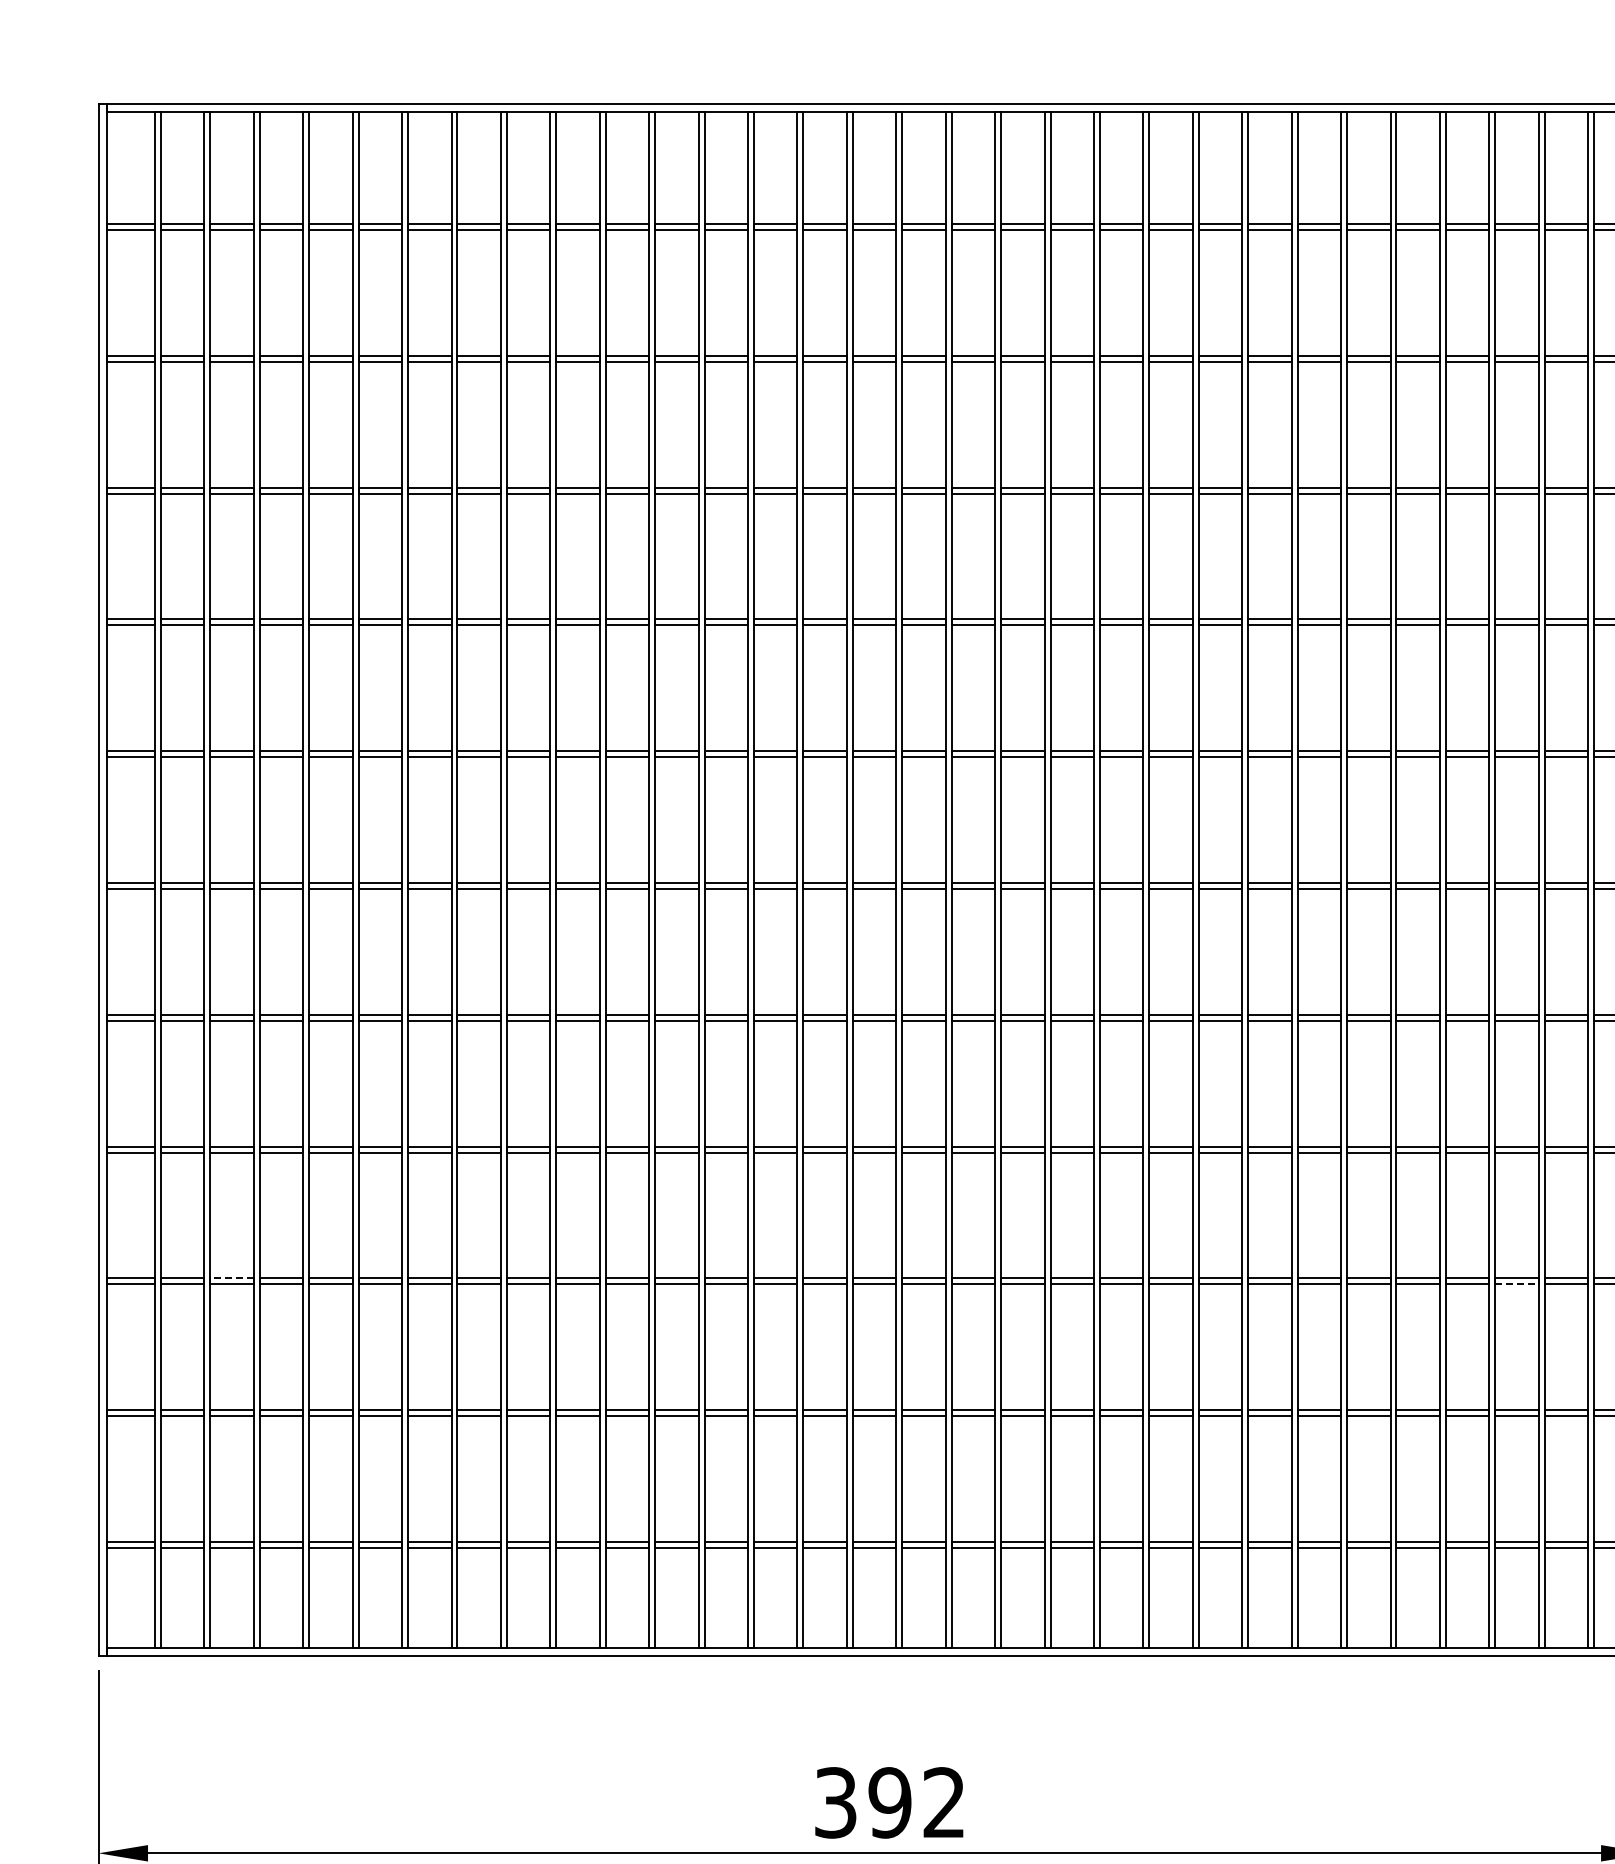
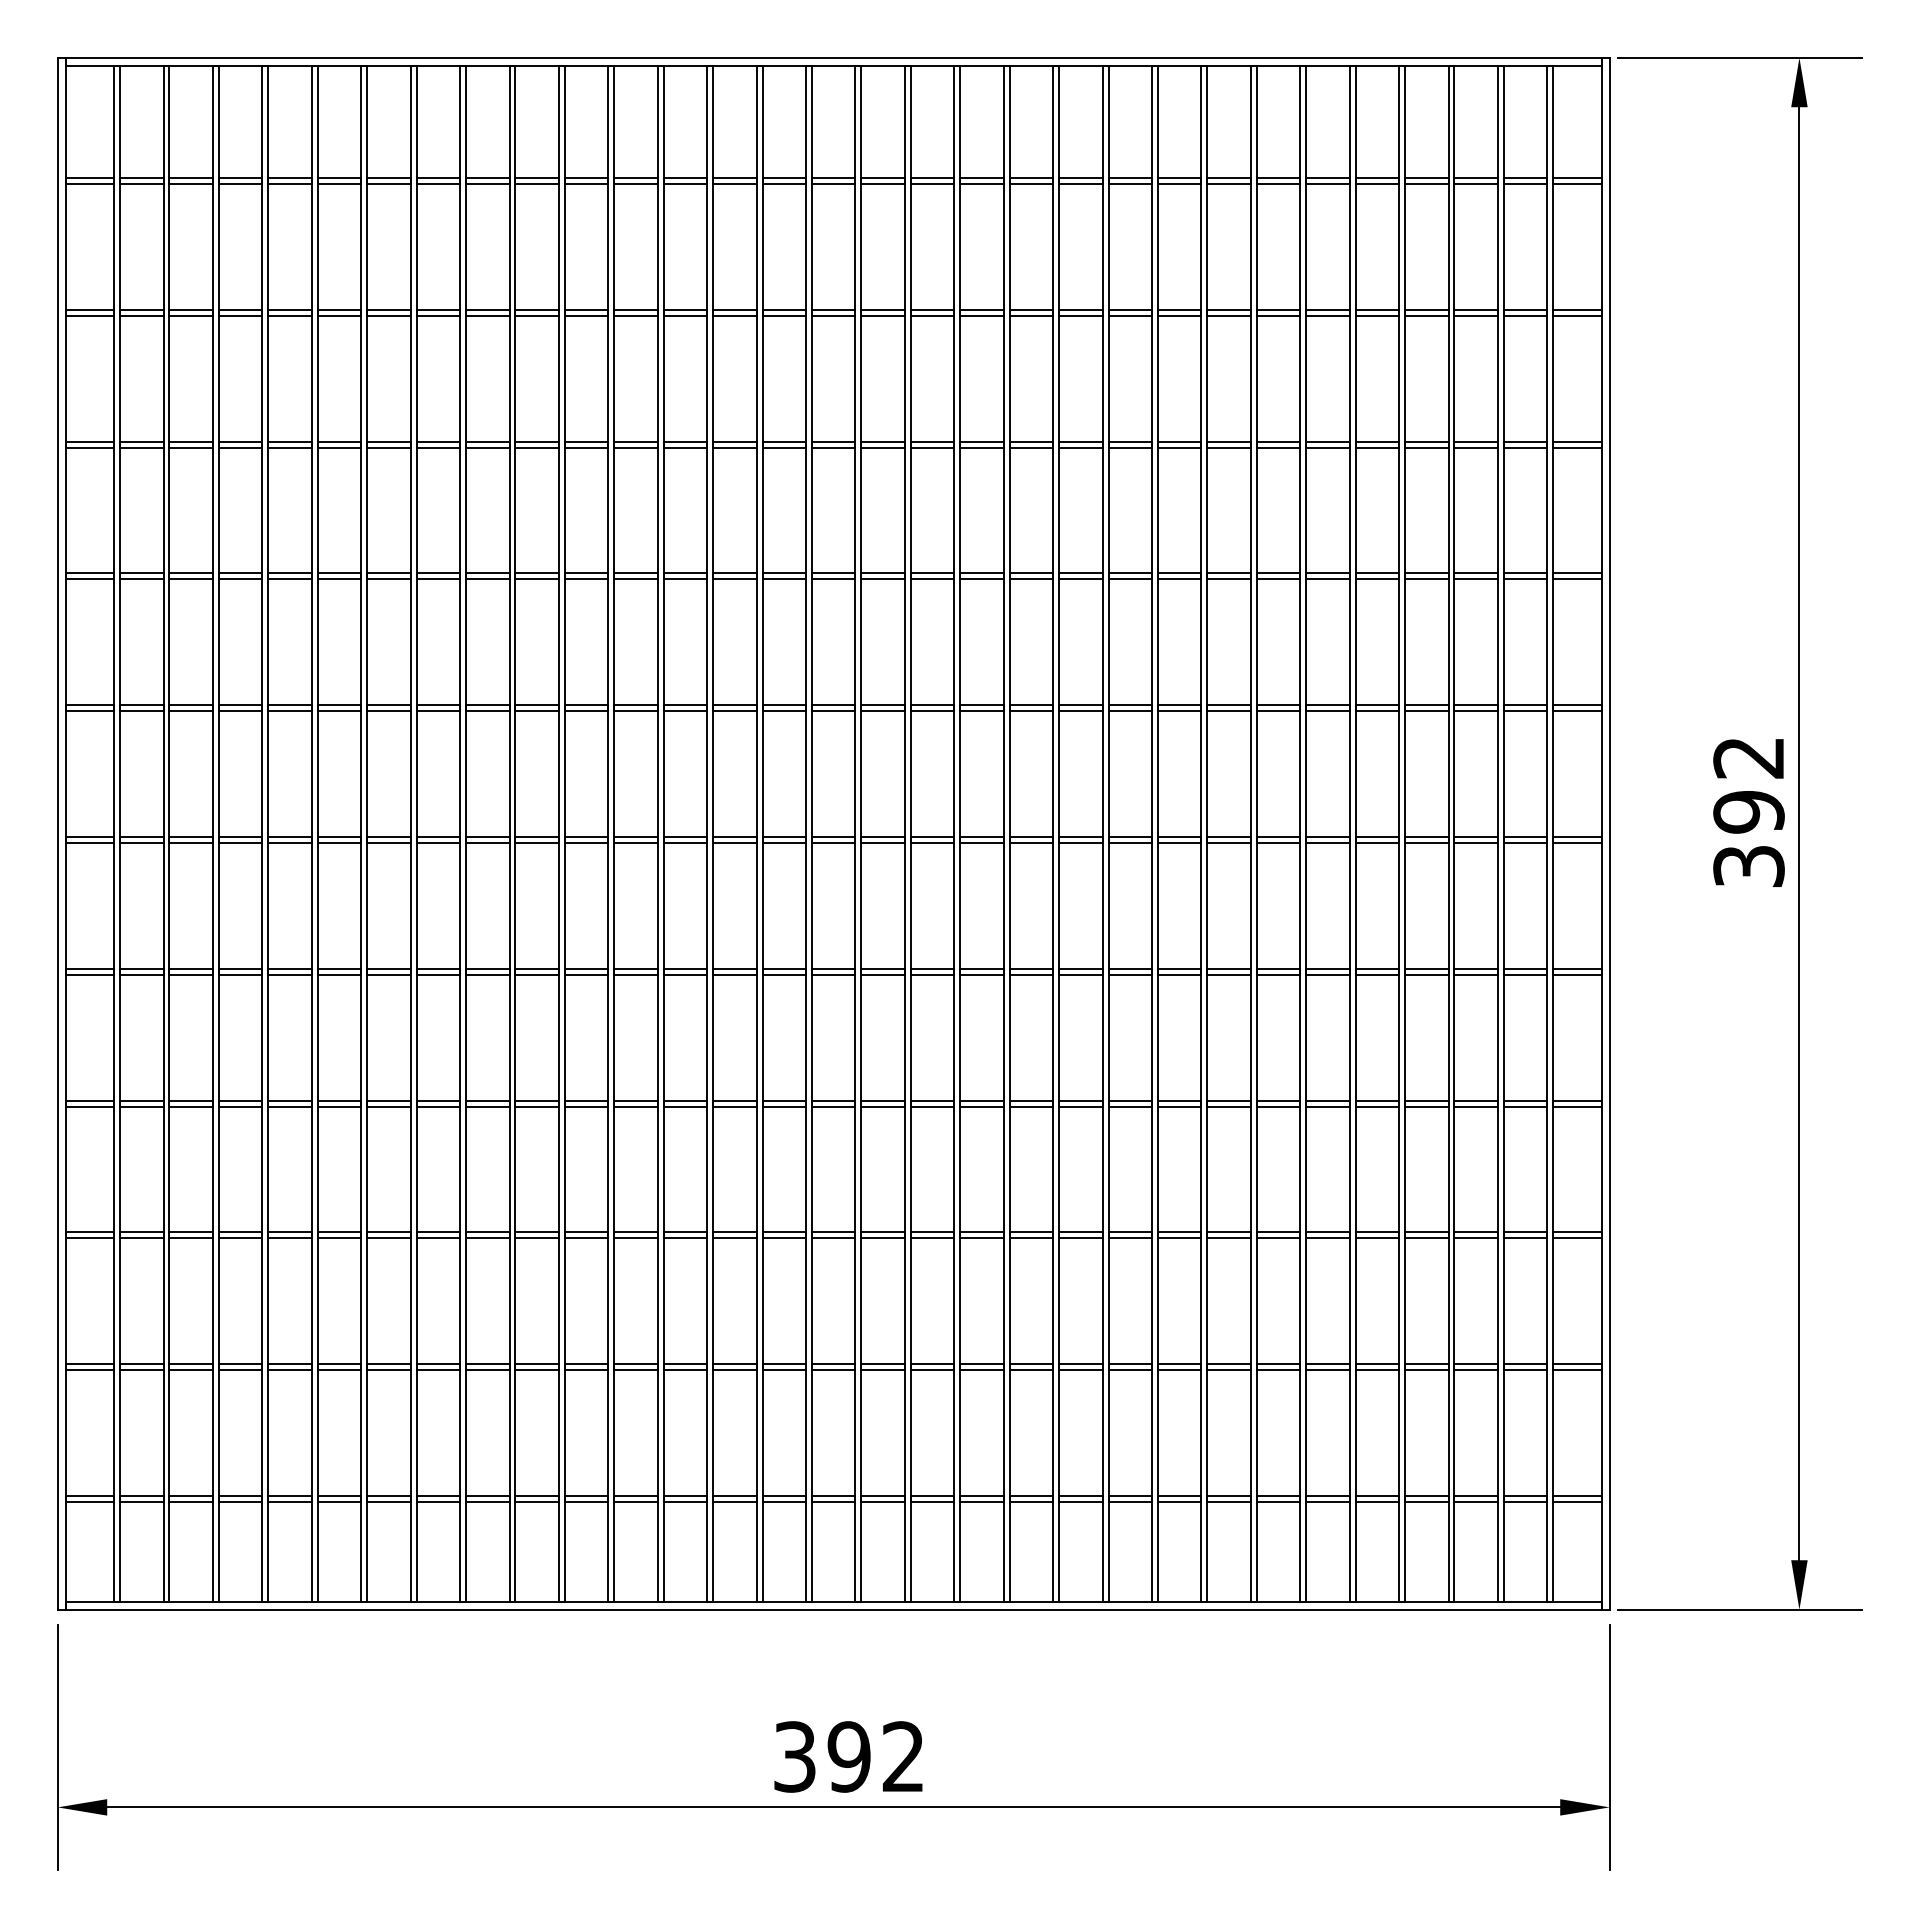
line: (232, 1278) -> (191, 1232), dashed -> solid
line: (1517, 1284) -> (1476, 1238), dashed -> solid

